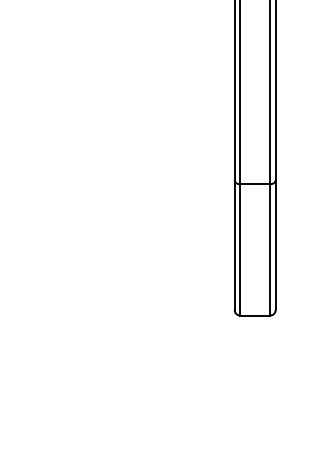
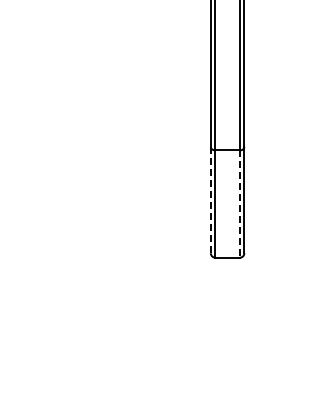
line: (234, 245) -> (210, 200), solid -> dashed
line: (269, 250) -> (239, 204), solid -> dashed

